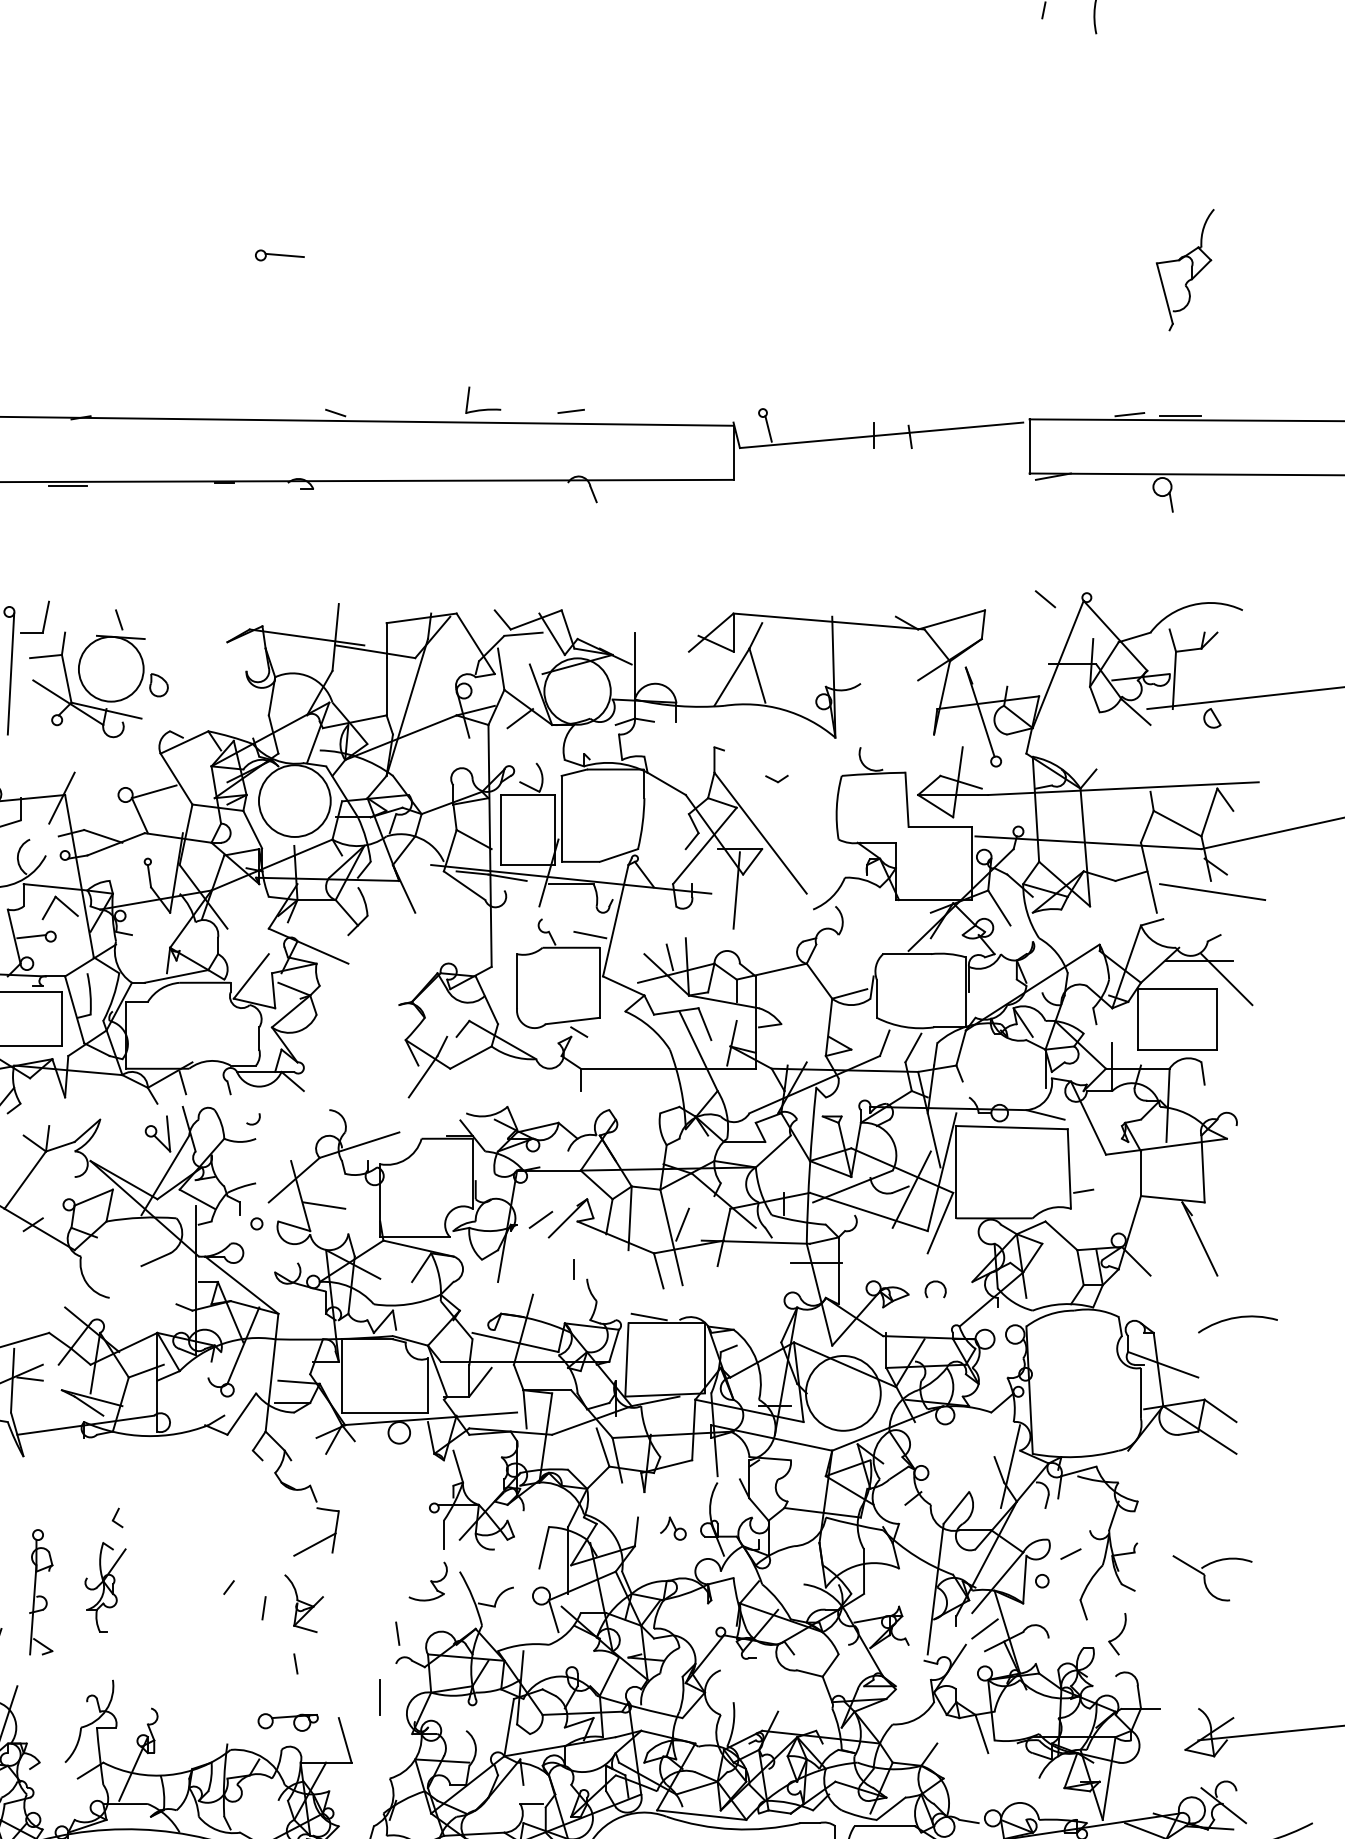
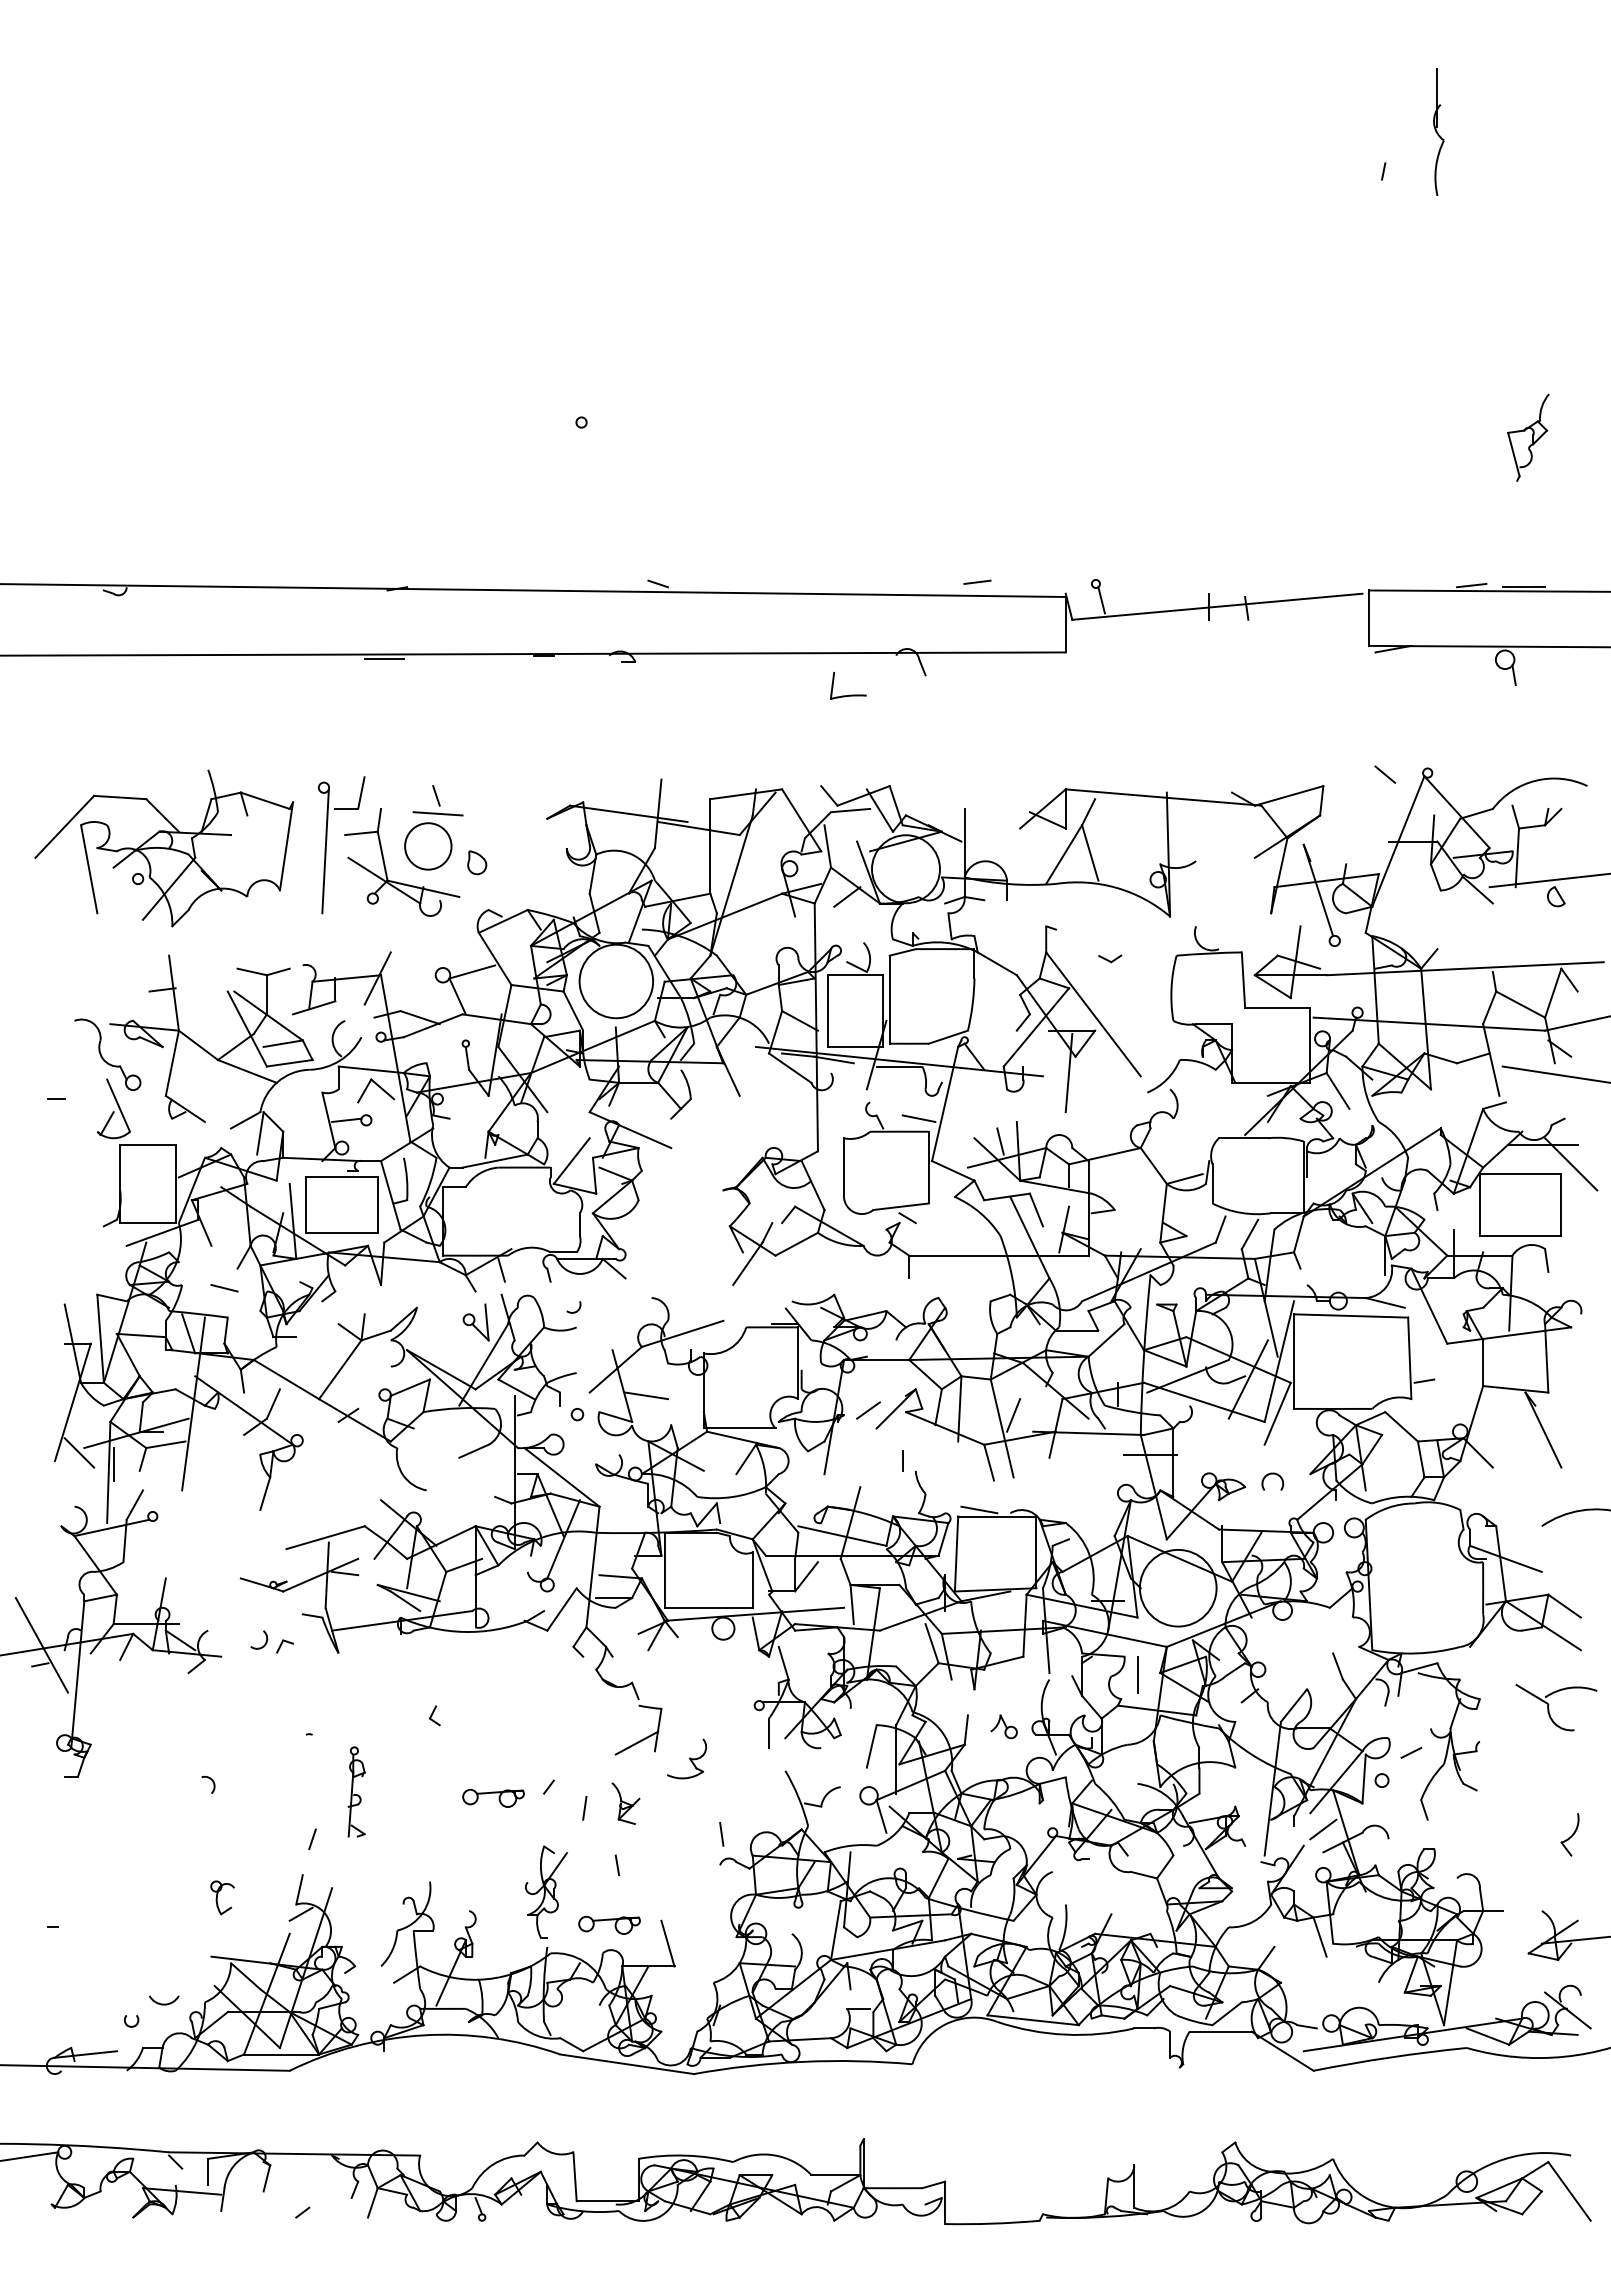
line: (284, 255) -> (605, 422), removed
part: (1185, 270) -> (1528, 437), size x0.7
part: (484, 408) -> (849, 694), moved
line: (571, 410) -> (977, 581), moved
circle: (111, 669) -> (428, 846), size x0.7
line: (1010, 1465) -> (1349, 1662), removed
part: (1205, 1579) -> (1549, 1708), moved
part: (428, 1581) -> (687, 1758), moved
part: (105, 1586) -> (546, 1891), moved
part: (41, 1591) -> (356, 1791), size x0.7
part: (174, 1597) -> (493, 1797), added
part: (303, 1603) -> (625, 1803), size x0.7
part: (1116, 1633) -> (1569, 1834), moved
line: (379, 1697) -> (1137, 1674), moved

